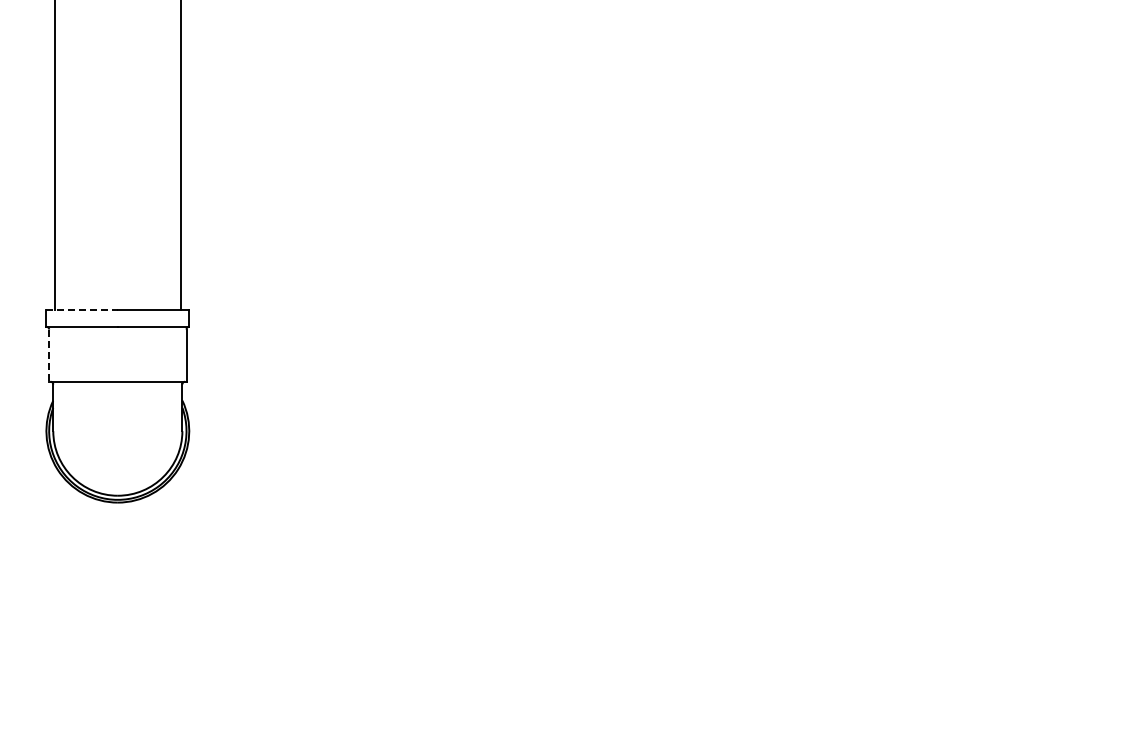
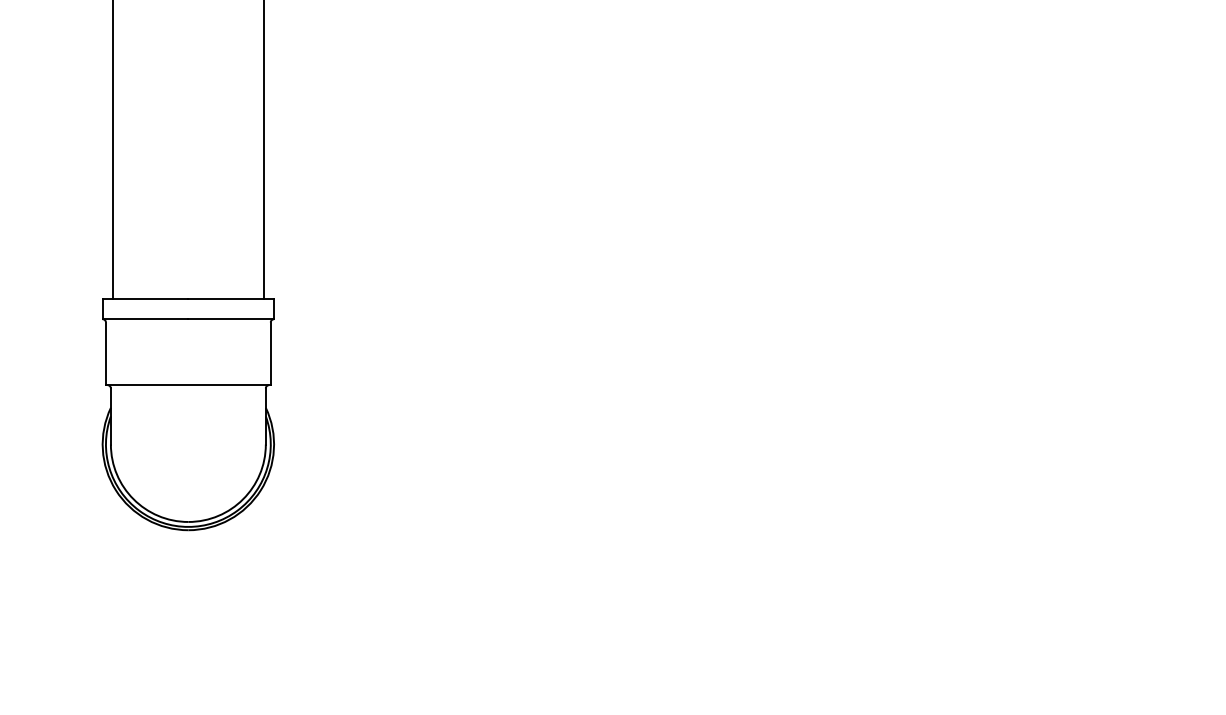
line: (82, 310) -> (145, 299), dashed -> solid
line: (49, 356) -> (106, 354), dashed -> solid

